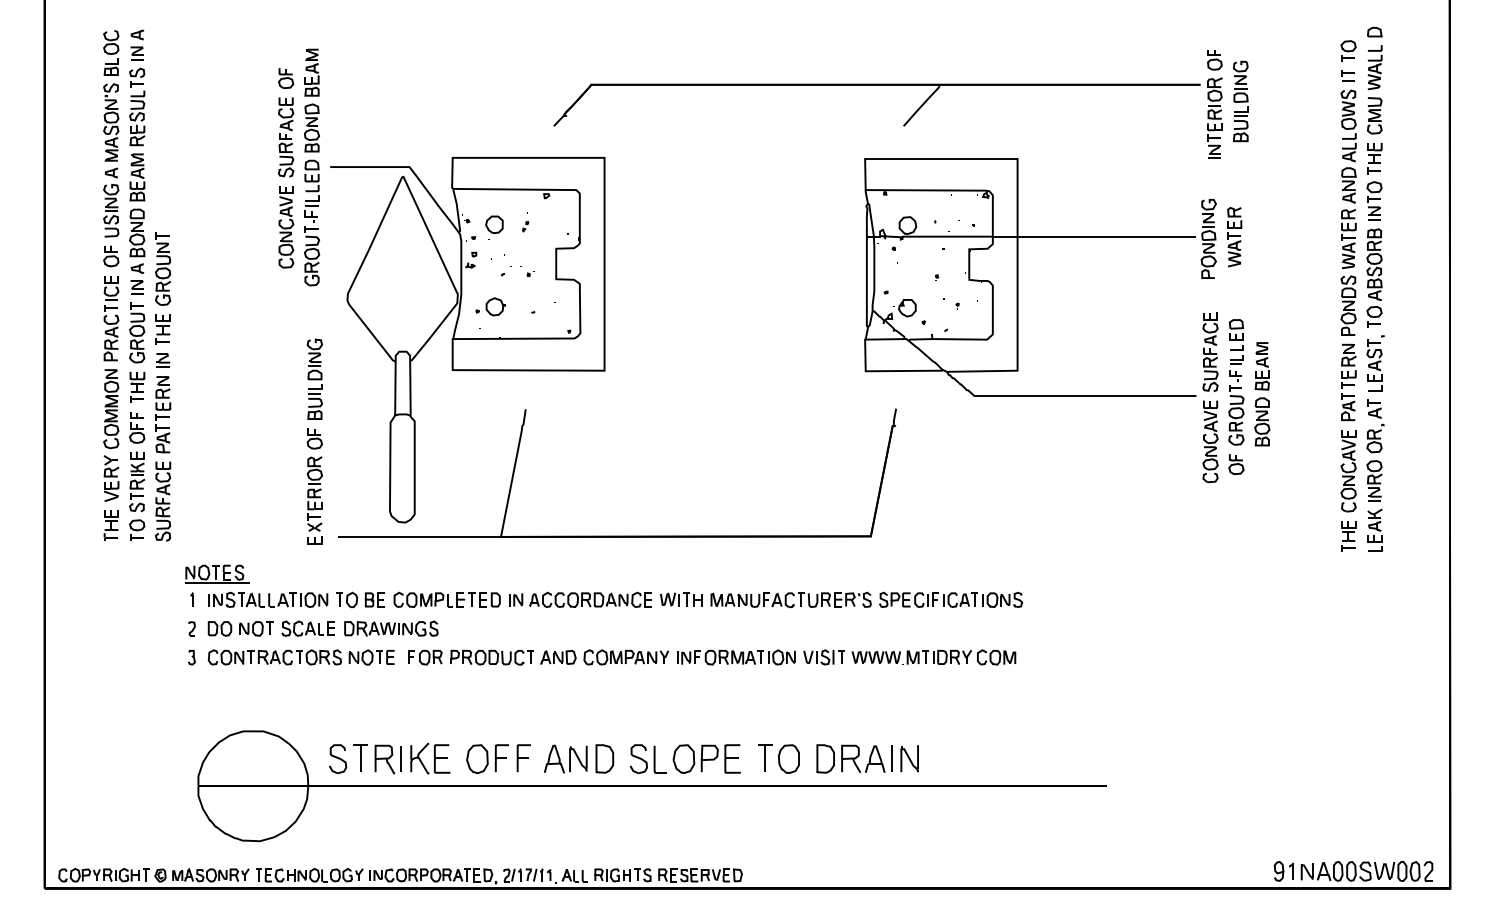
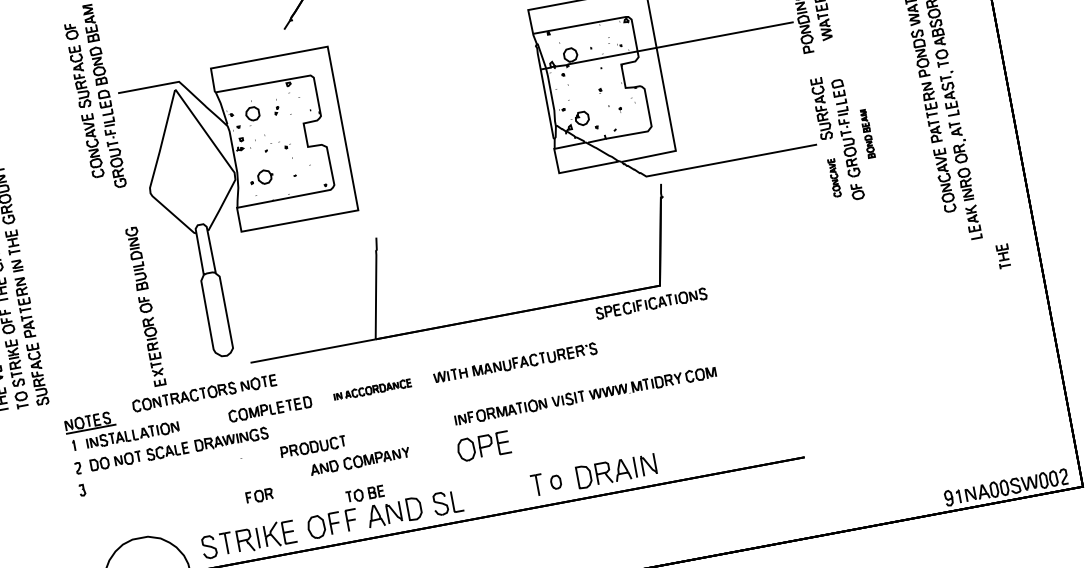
part: (1262, 394) -> (867, 133), size x0.6
part: (1210, 441) -> (834, 177), size x0.6
part: (617, 535) -> (465, 321), moved
part: (1348, 536) -> (1003, 256), moved
part: (360, 599) -> (365, 493), moved
part: (580, 599) -> (372, 389), size x0.7
part: (951, 599) -> (651, 303), moved
part: (300, 657) -> (203, 393), moved
part: (425, 657) -> (259, 495), moved
part: (604, 657) -> (359, 461), moved
part: (706, 758) -> (483, 446), moved
part: (788, 758) -> (555, 482), size x0.6

